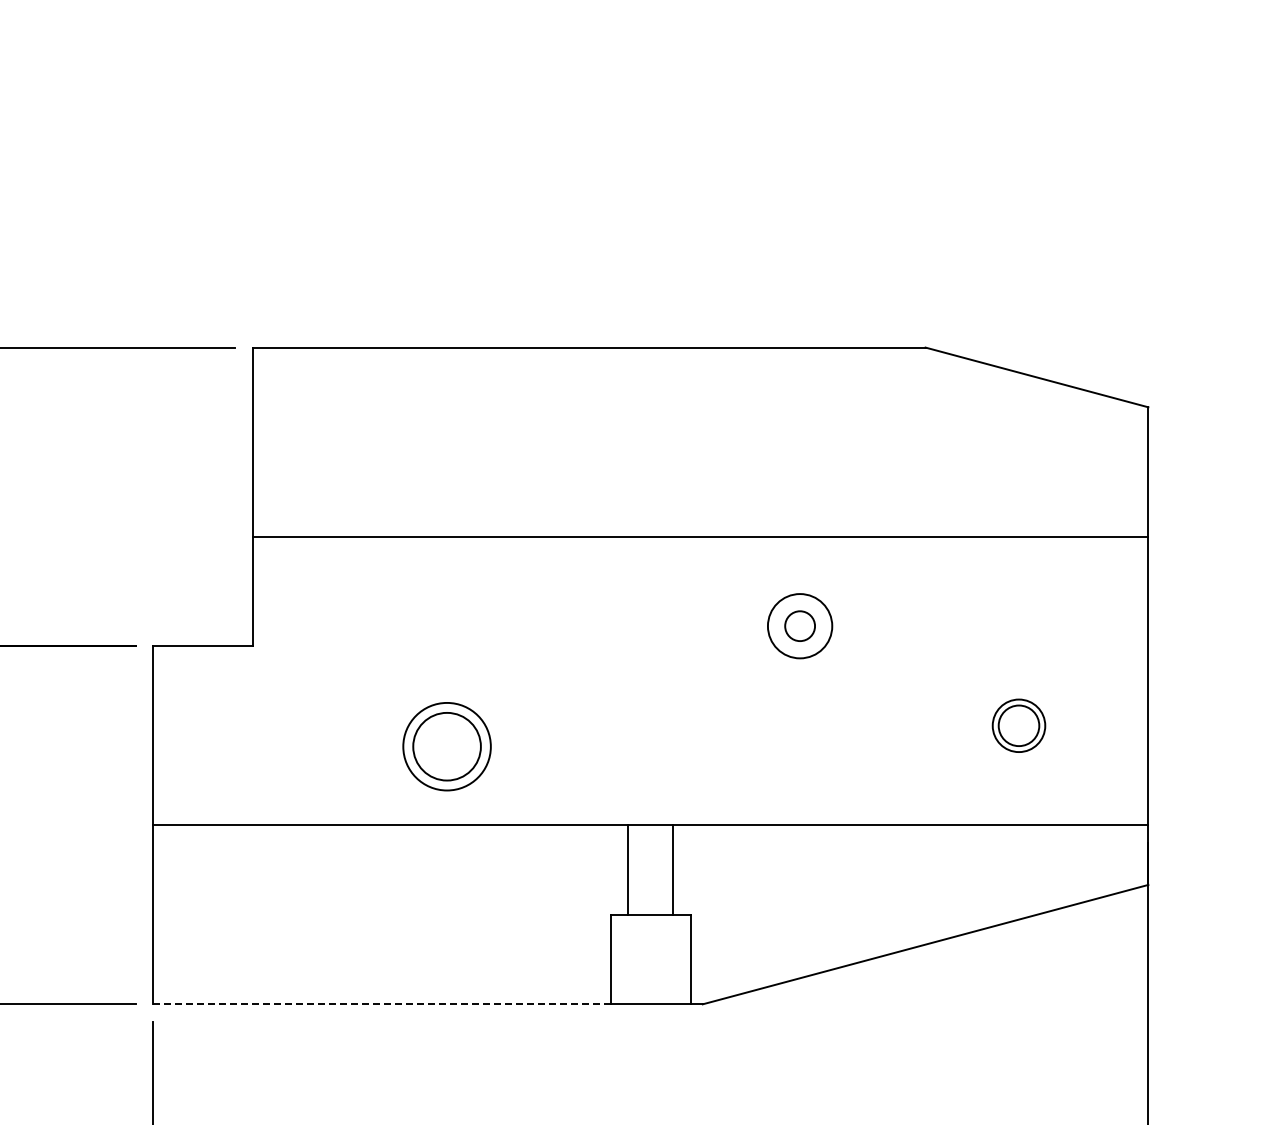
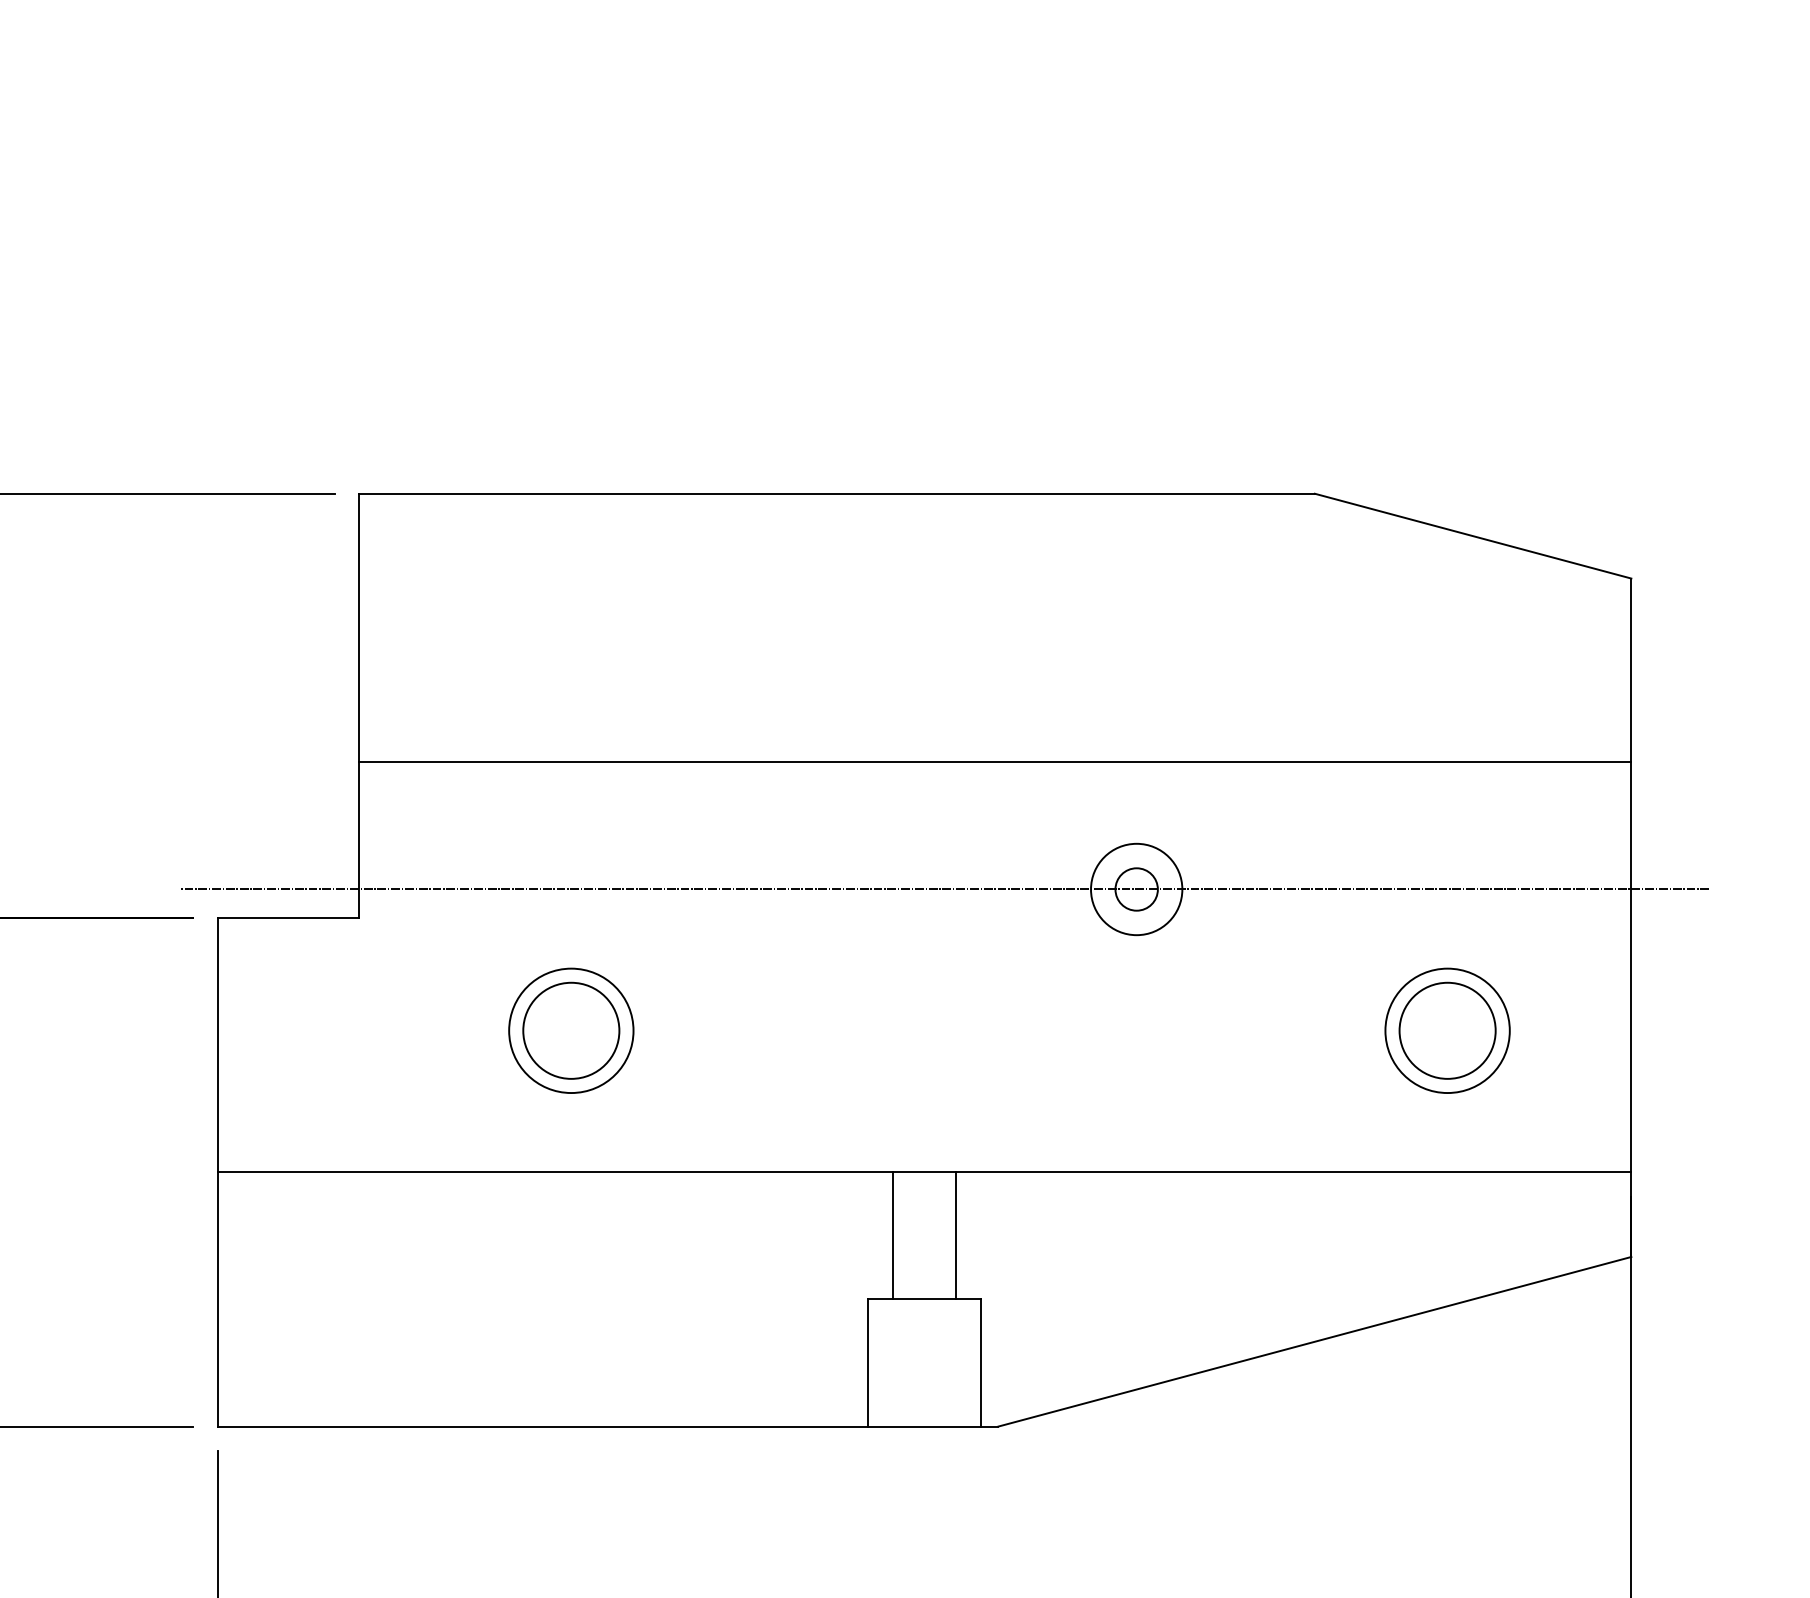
line: (664, 626) -> (944, 889), added
part: (1018, 725) -> (1446, 1030), size x1.67
part: (446, 746) -> (570, 1030), moved
line: (382, 1004) -> (543, 1426), dashed -> solid

